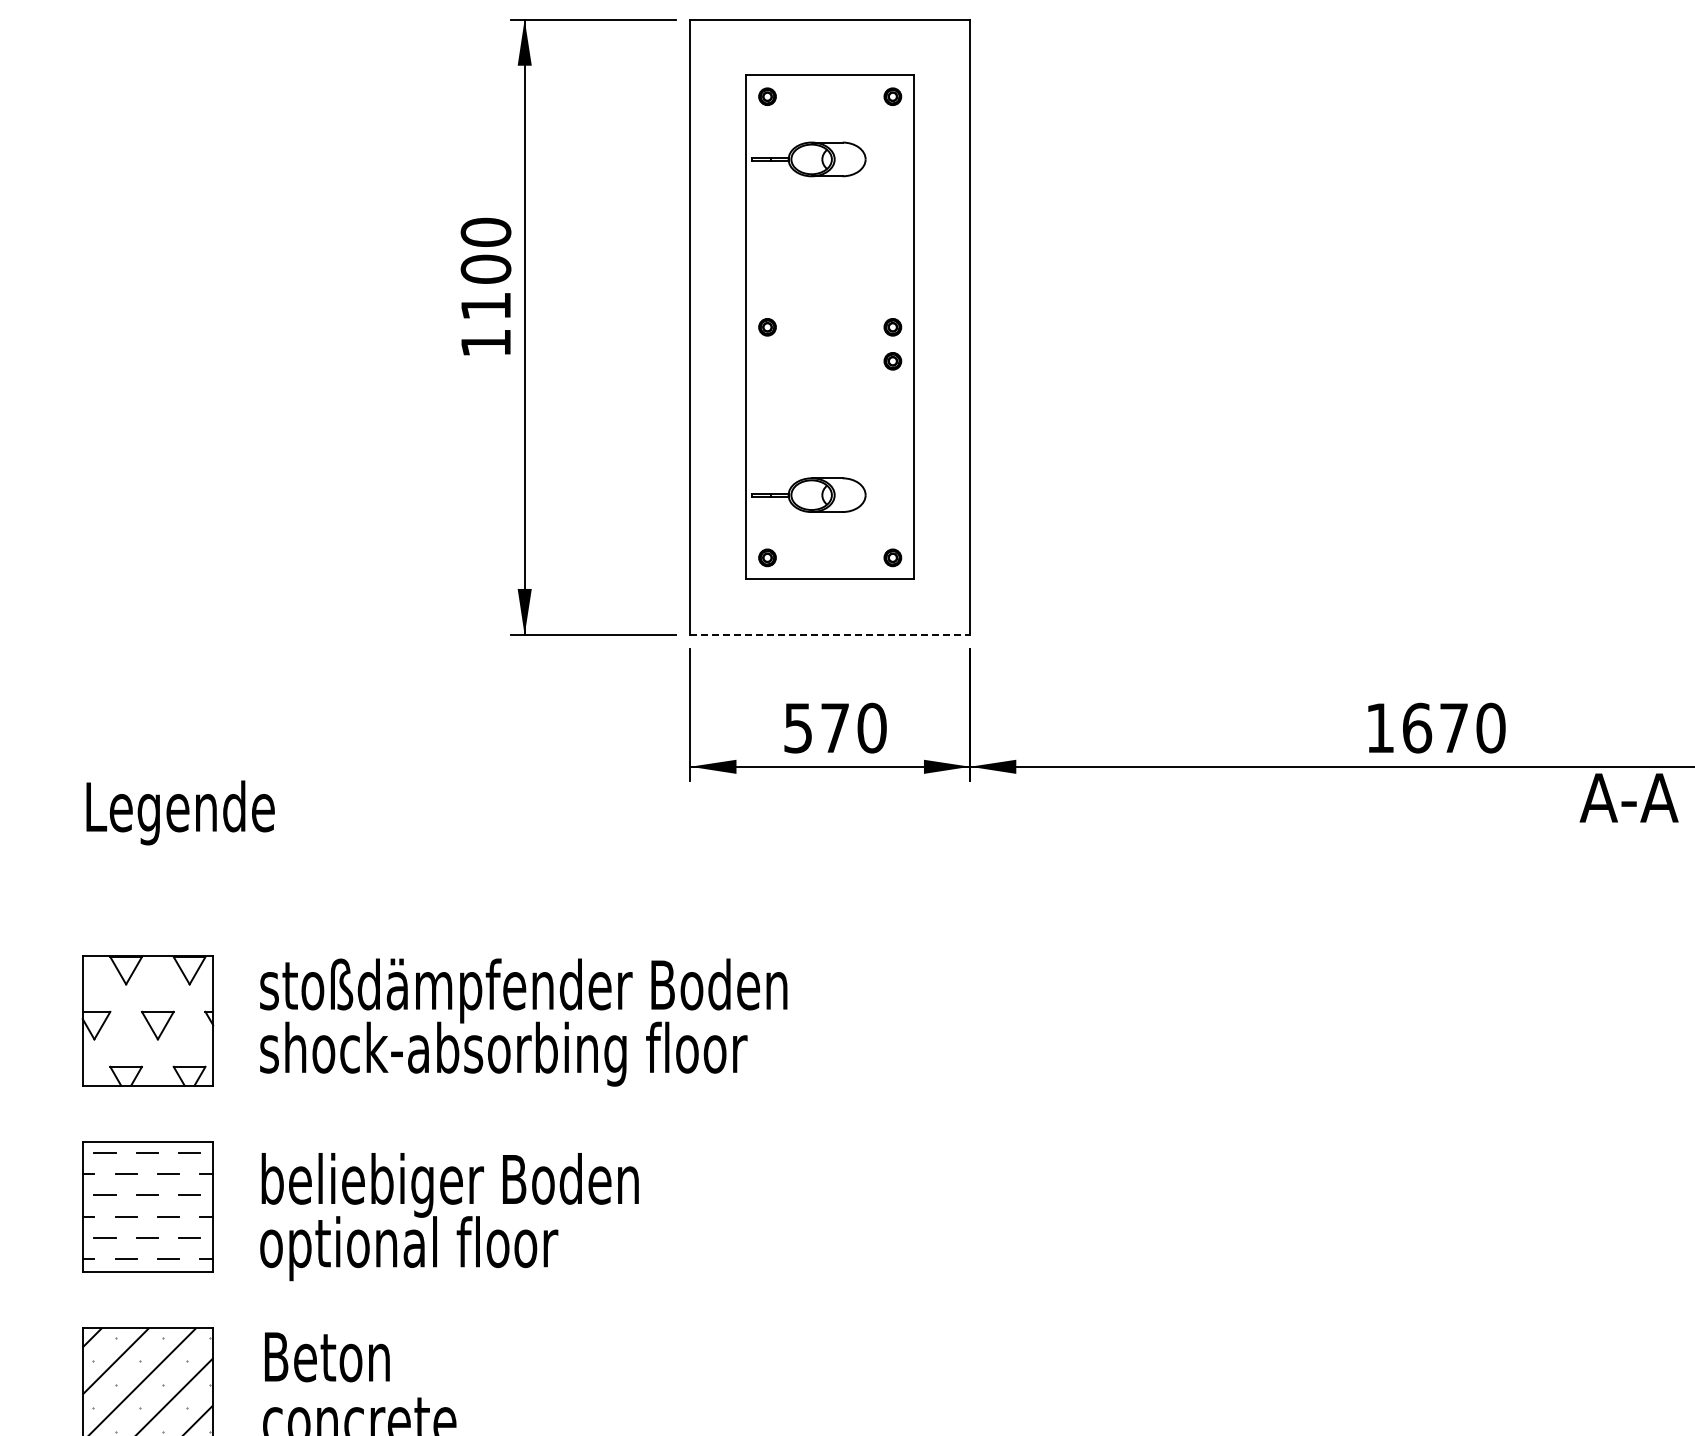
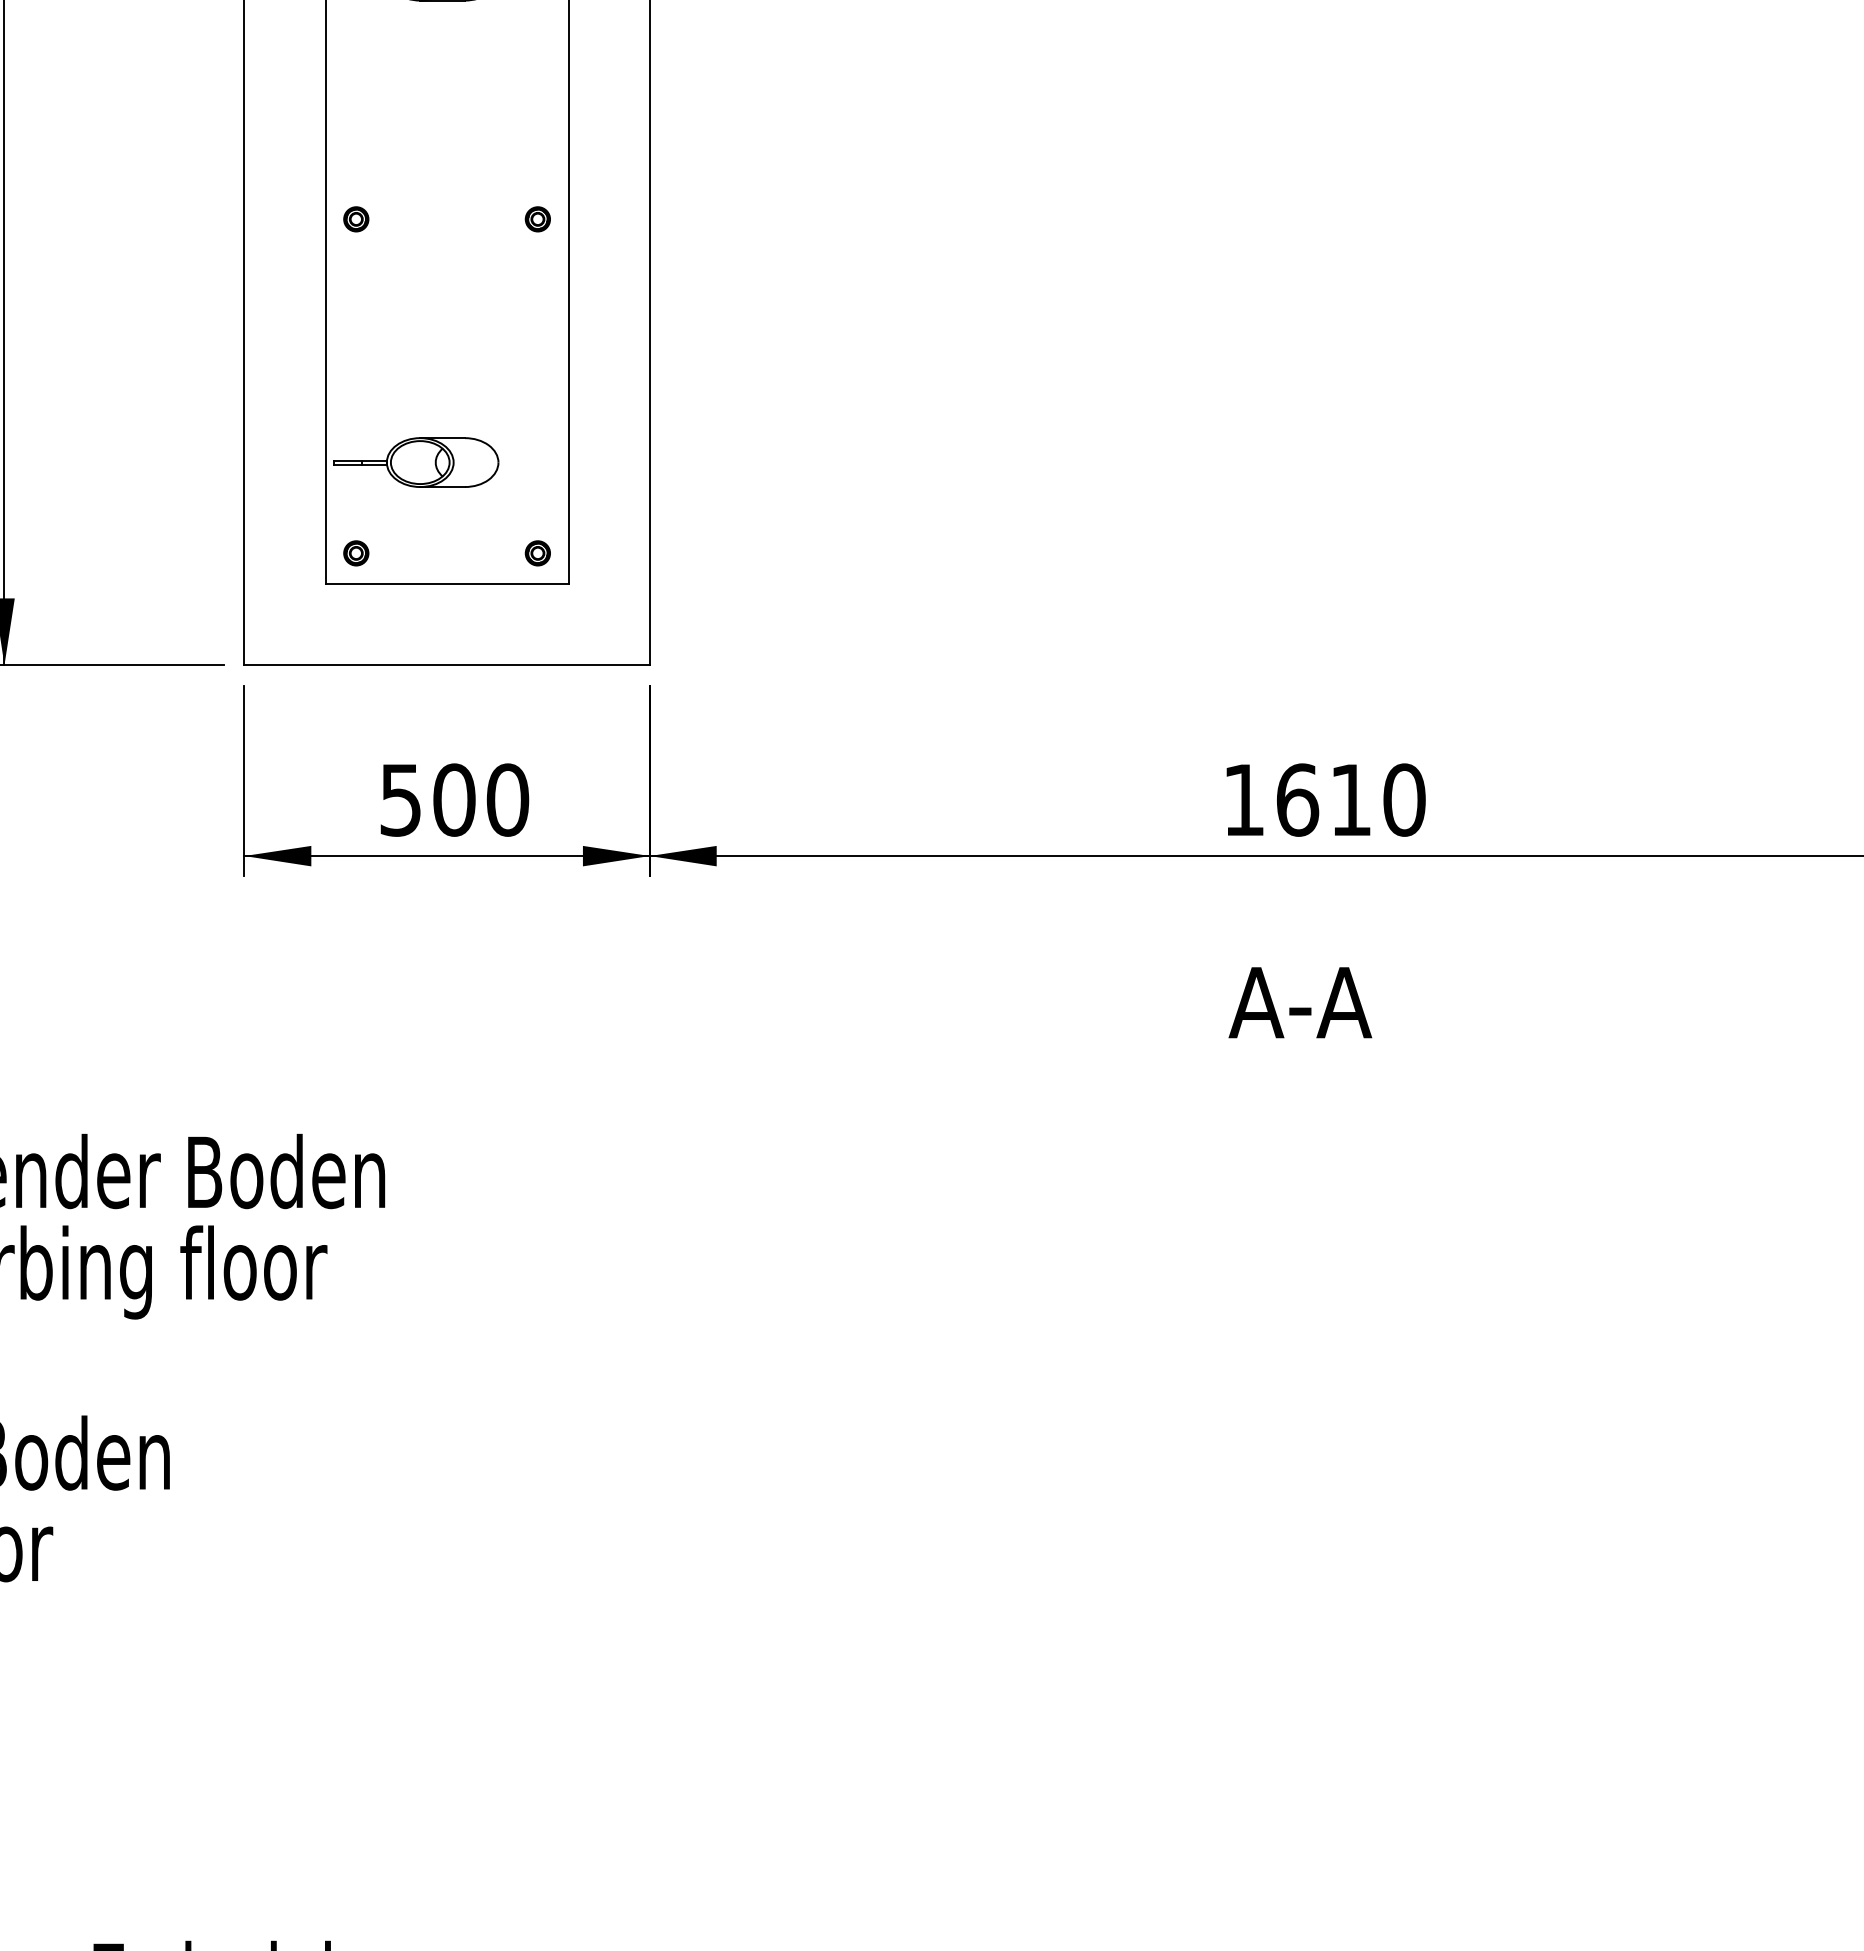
part: (892, 361) -> (537, 268), removed
line: (830, 635) -> (447, 665), dashed -> solid
text: (834, 727) -> (453, 799), 570 -> 500
text: (1453, 727) -> (1350, 799), 1670 -> 1610
text: (1628, 797) -> (1299, 1001), moved

